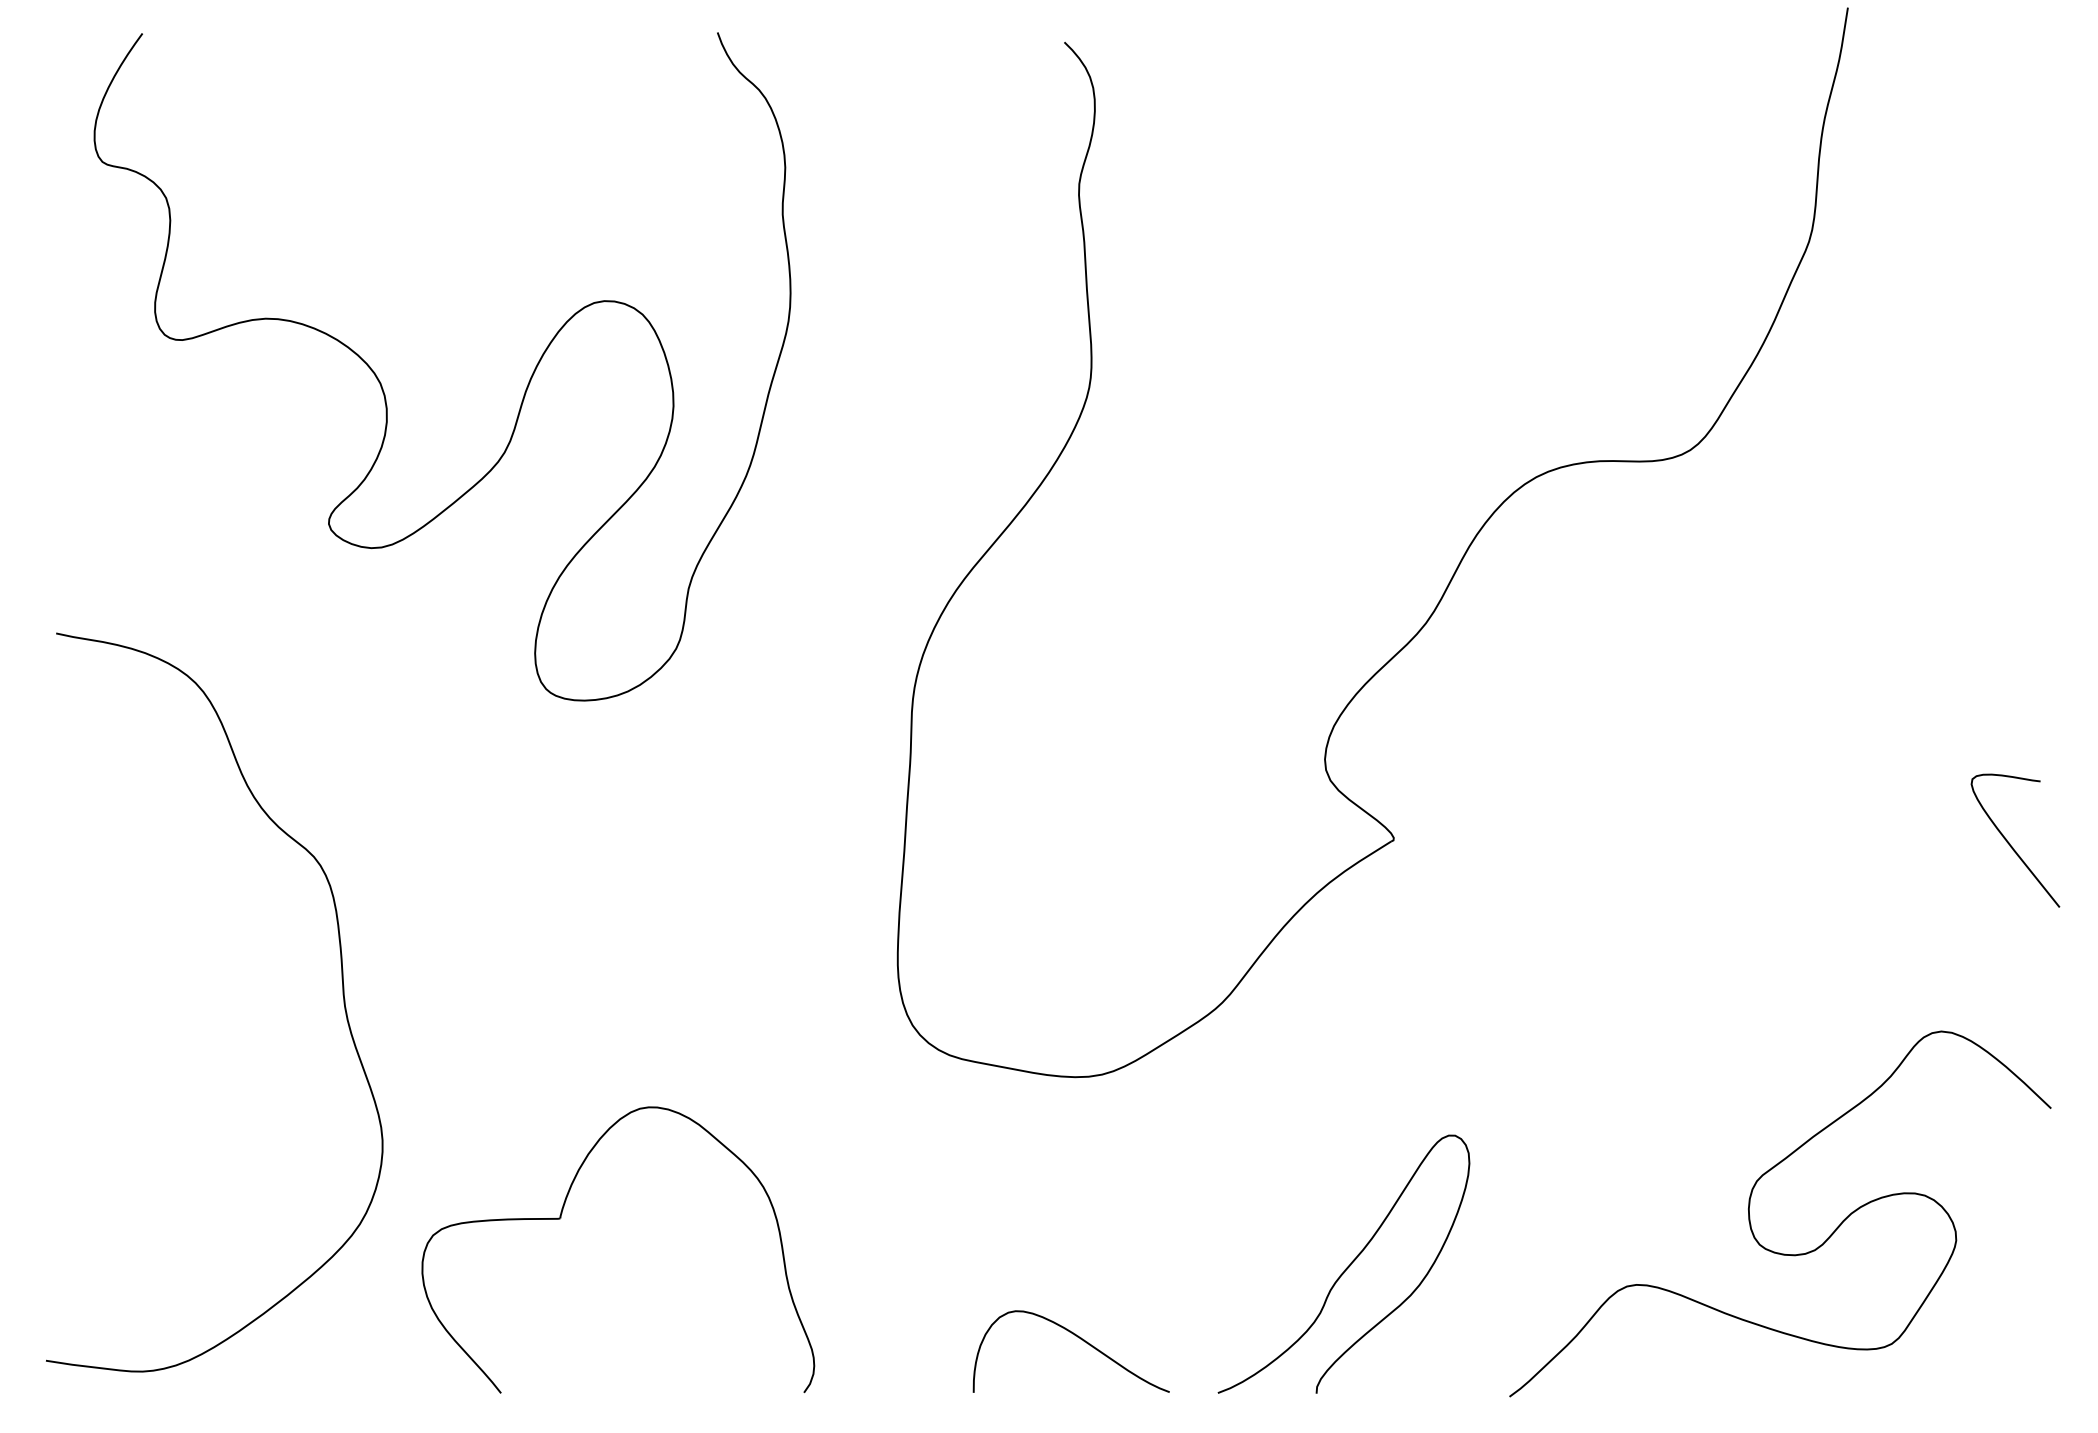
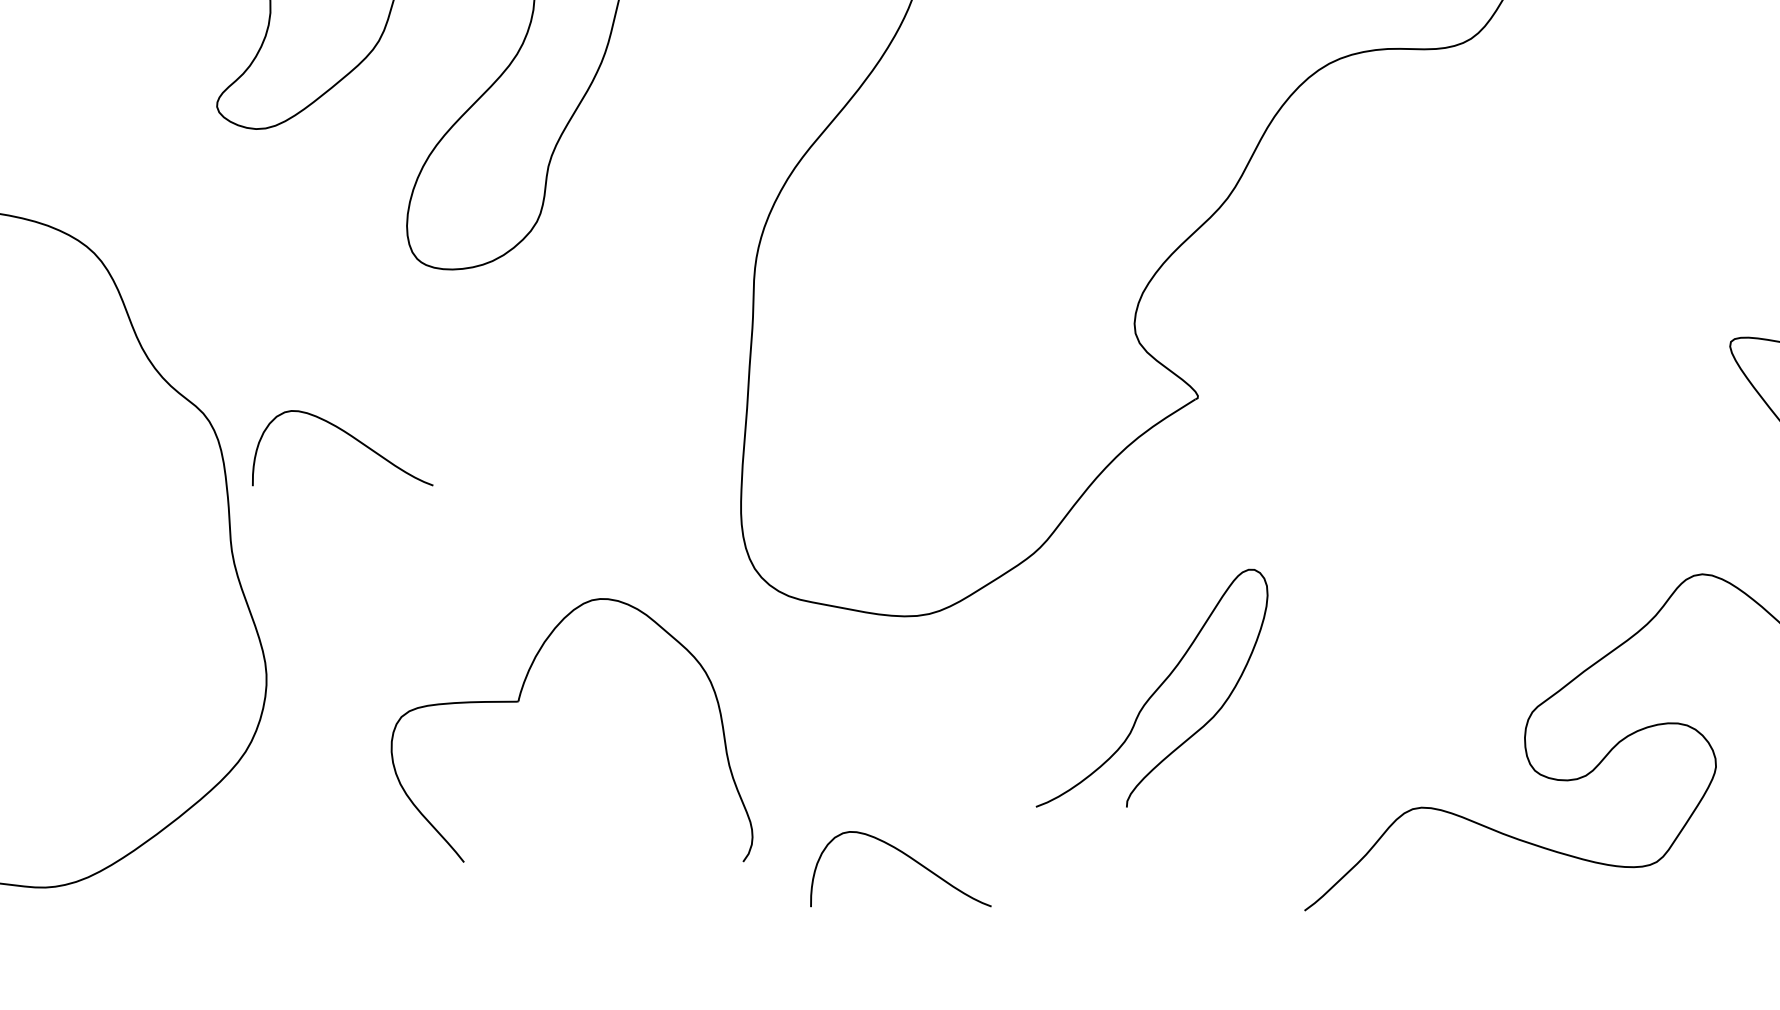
curve: (474, 882) -> (351, 437), added
part: (561, 1218) -> (519, 701), moved
curve: (1347, 1266) -> (1155, 690), moved

